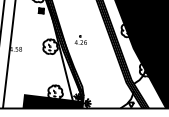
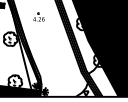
part: (80, 39) -> (38, 16), moved

